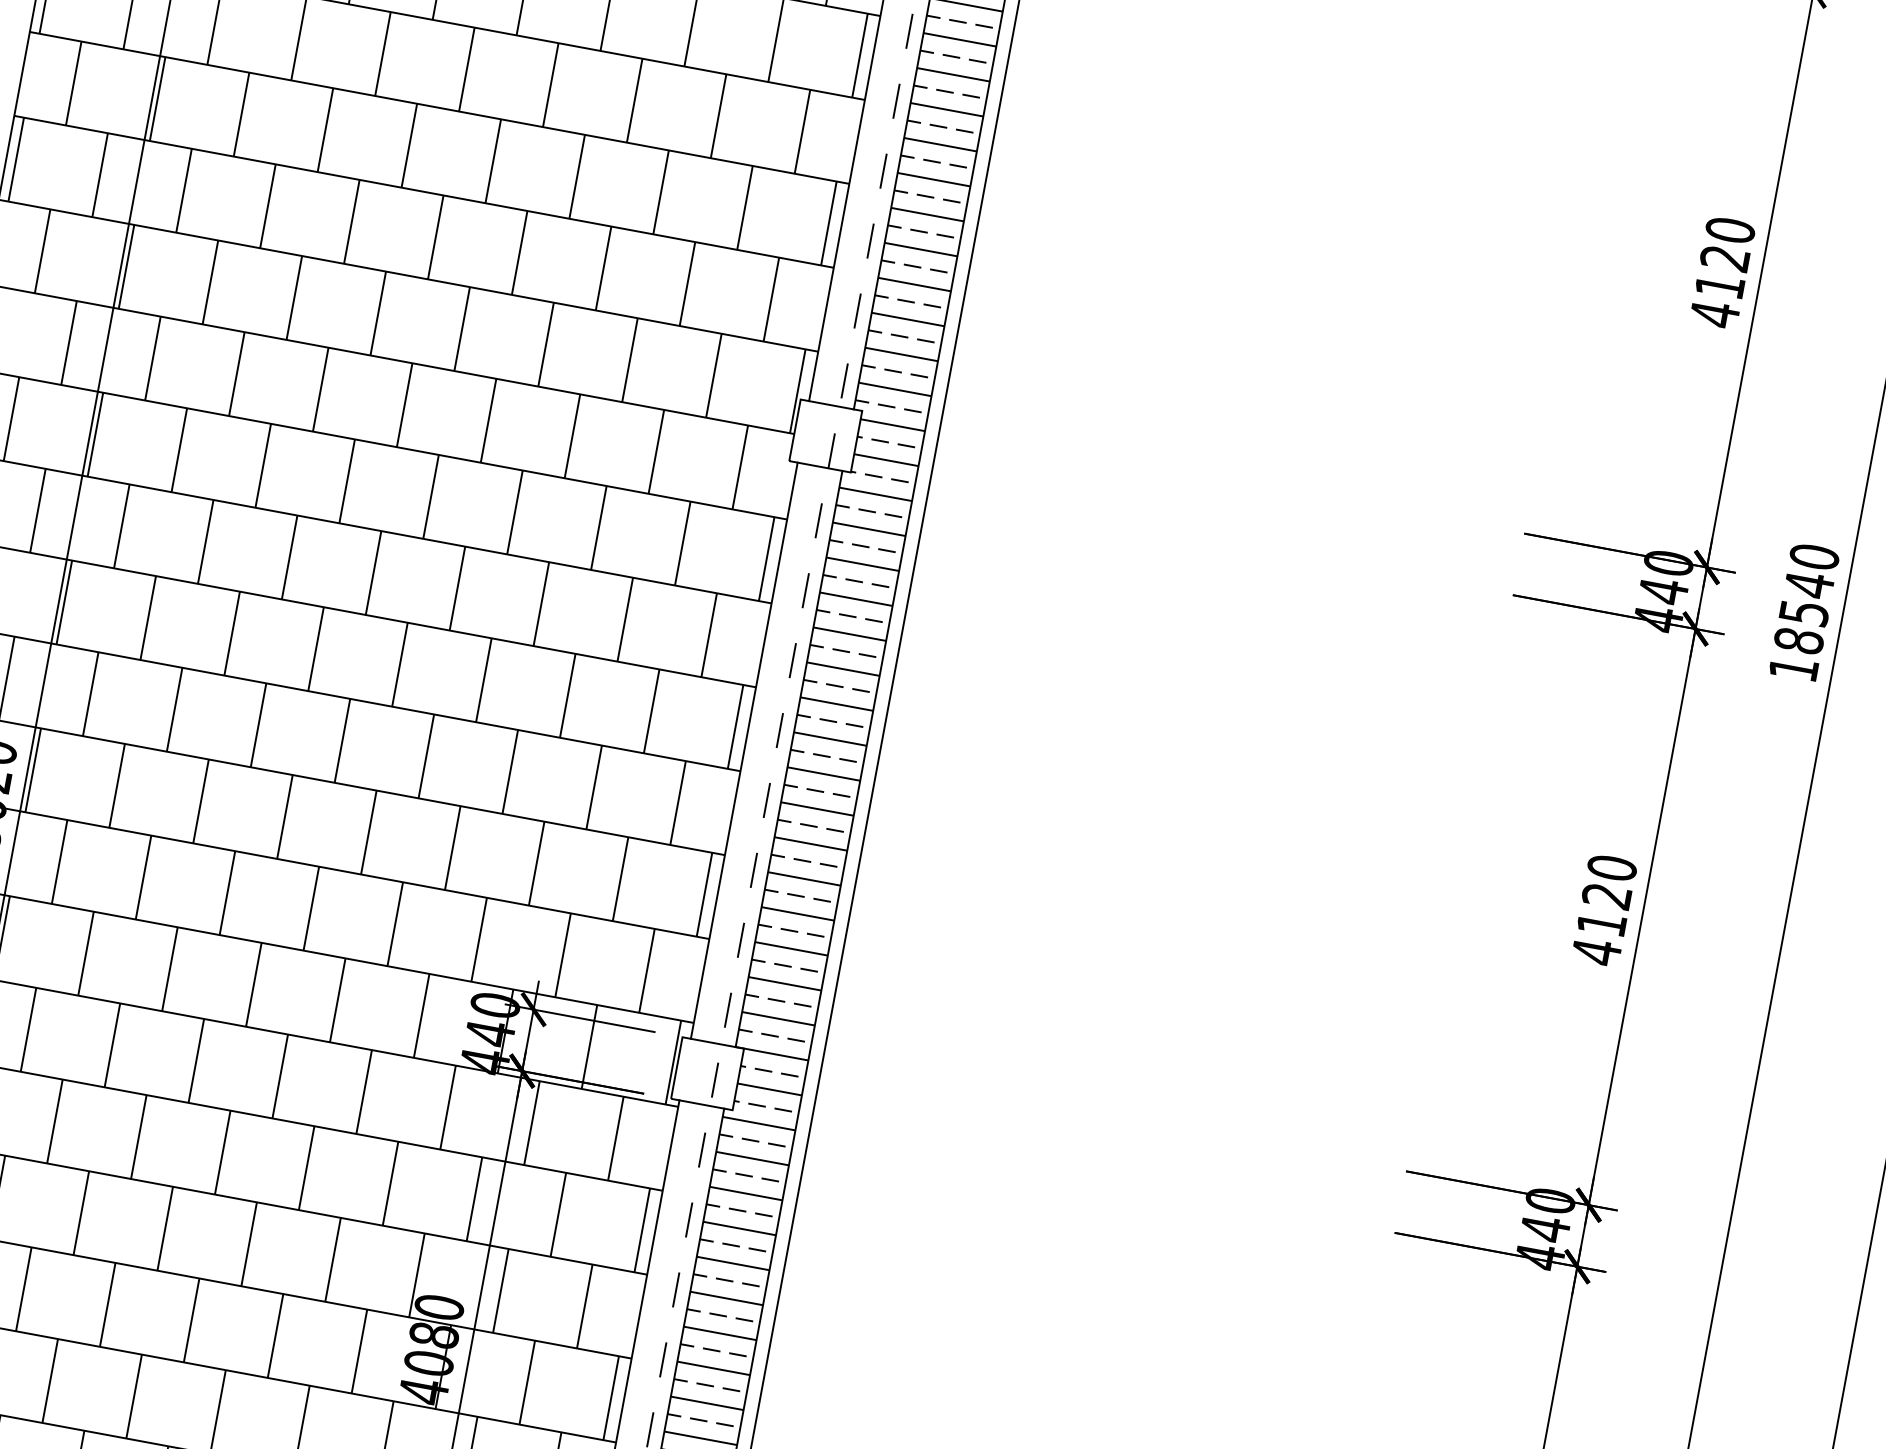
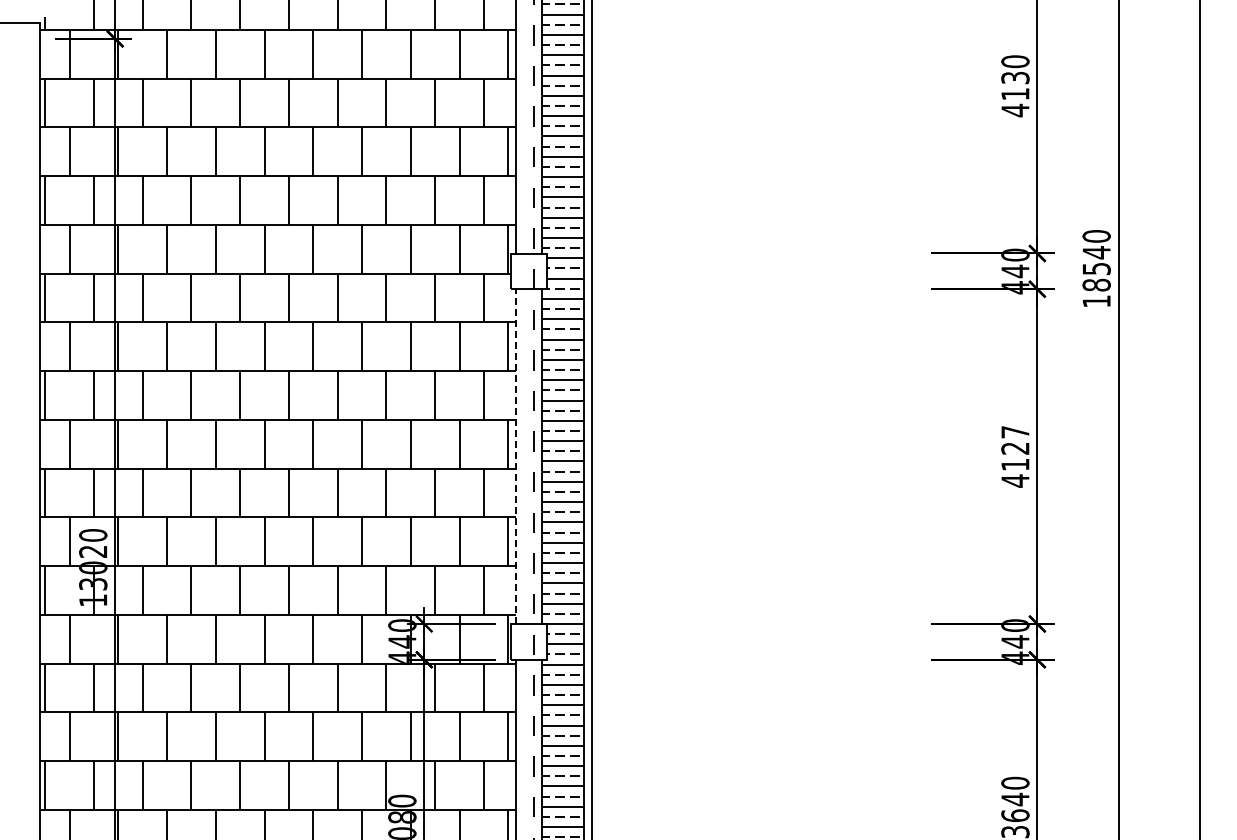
text: (1725, 259) -> (1015, 78), 4120 -> 4130
line: (744, 750) -> (515, 456), solid -> dashed
text: (1612, 866) -> (1015, 431), 4120 -> 4127

